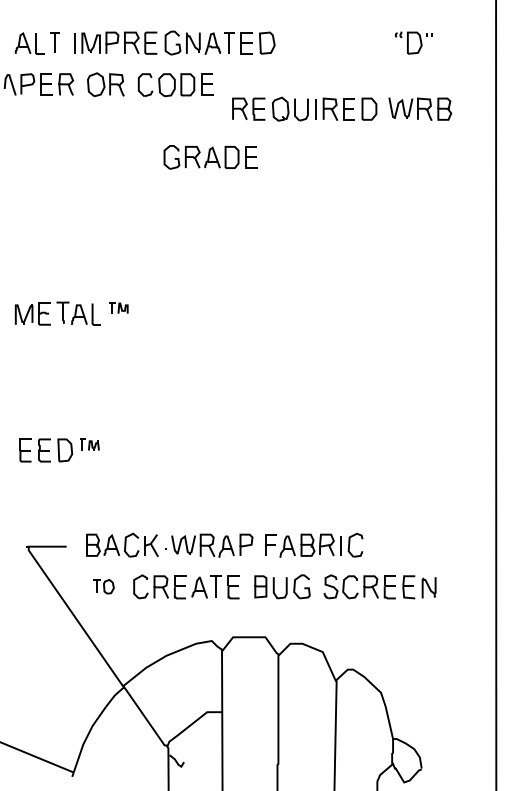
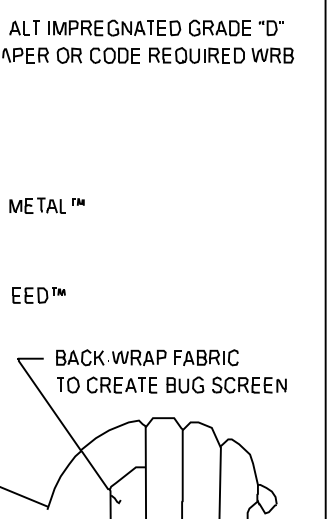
part: (342, 109) -> (221, 55), moved
part: (209, 156) -> (219, 27), moved
part: (104, 585) -> (68, 384), size x1.67

